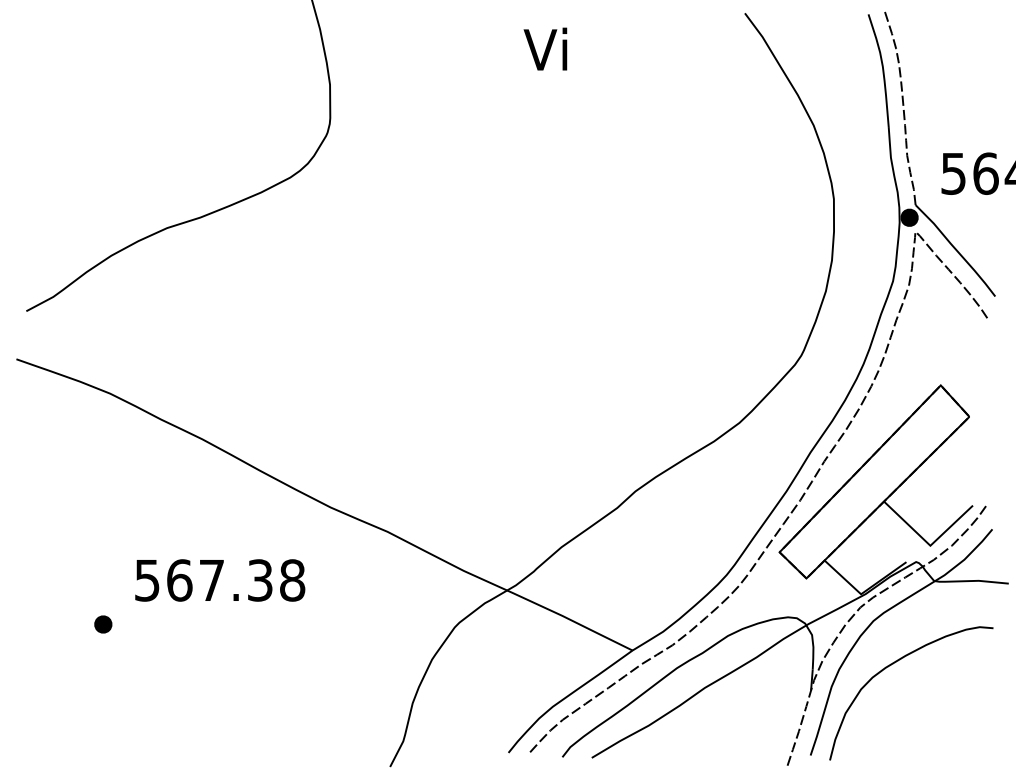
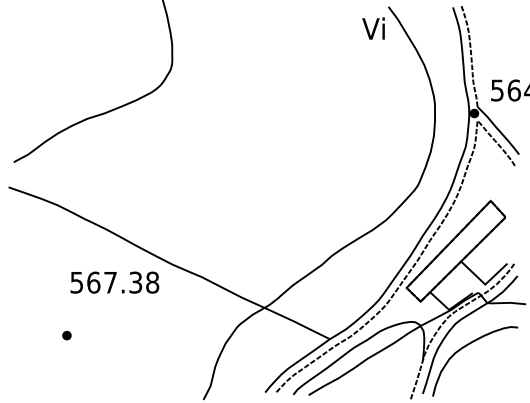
text: (545, 49) -> (373, 28), moved
text: (219, 580) -> (114, 282), moved
part: (102, 624) -> (66, 335), moved

